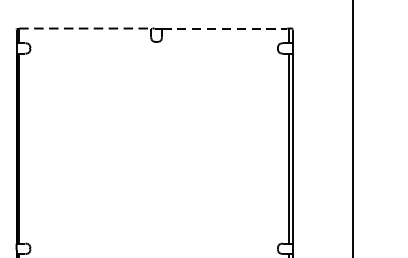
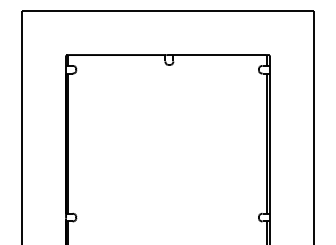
line: (84, 29) -> (116, 55), dashed -> solid
line: (225, 29) -> (220, 55), dashed -> solid

